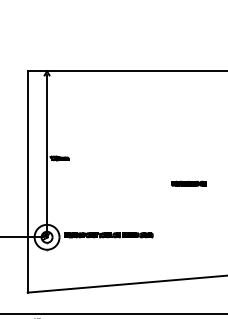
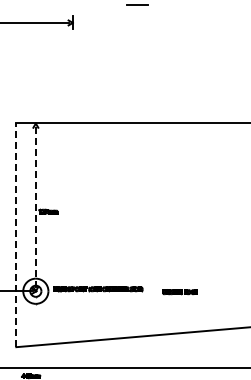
line: (46, 154) -> (35, 207), solid -> dashed
line: (27, 182) -> (16, 235), solid -> dashed
part: (188, 184) -> (179, 292), moved

